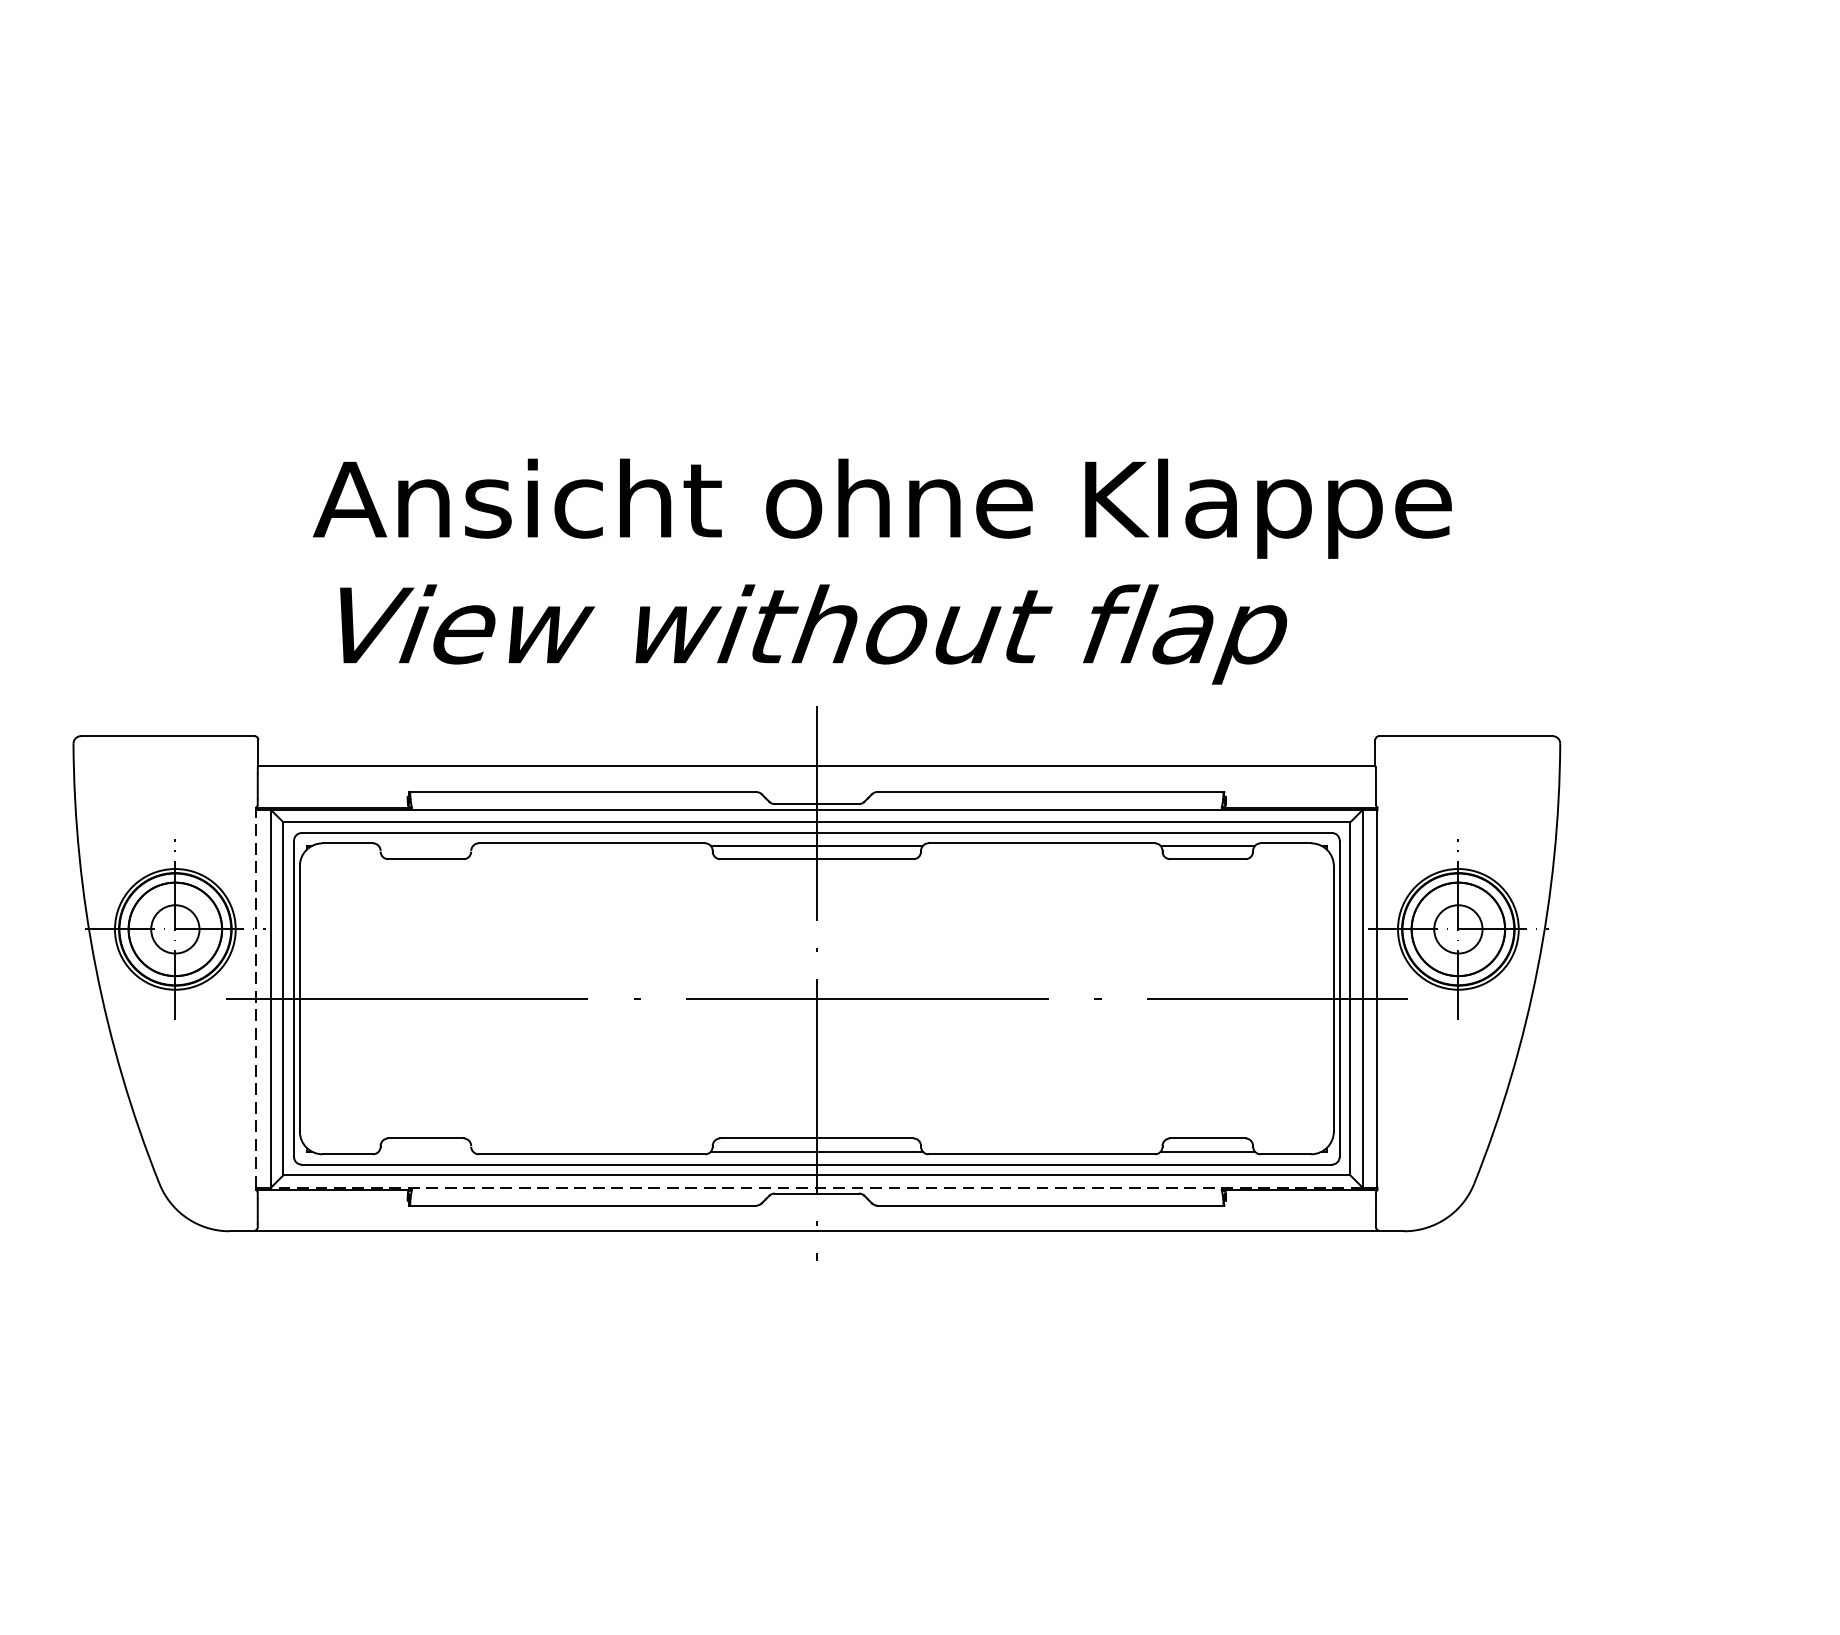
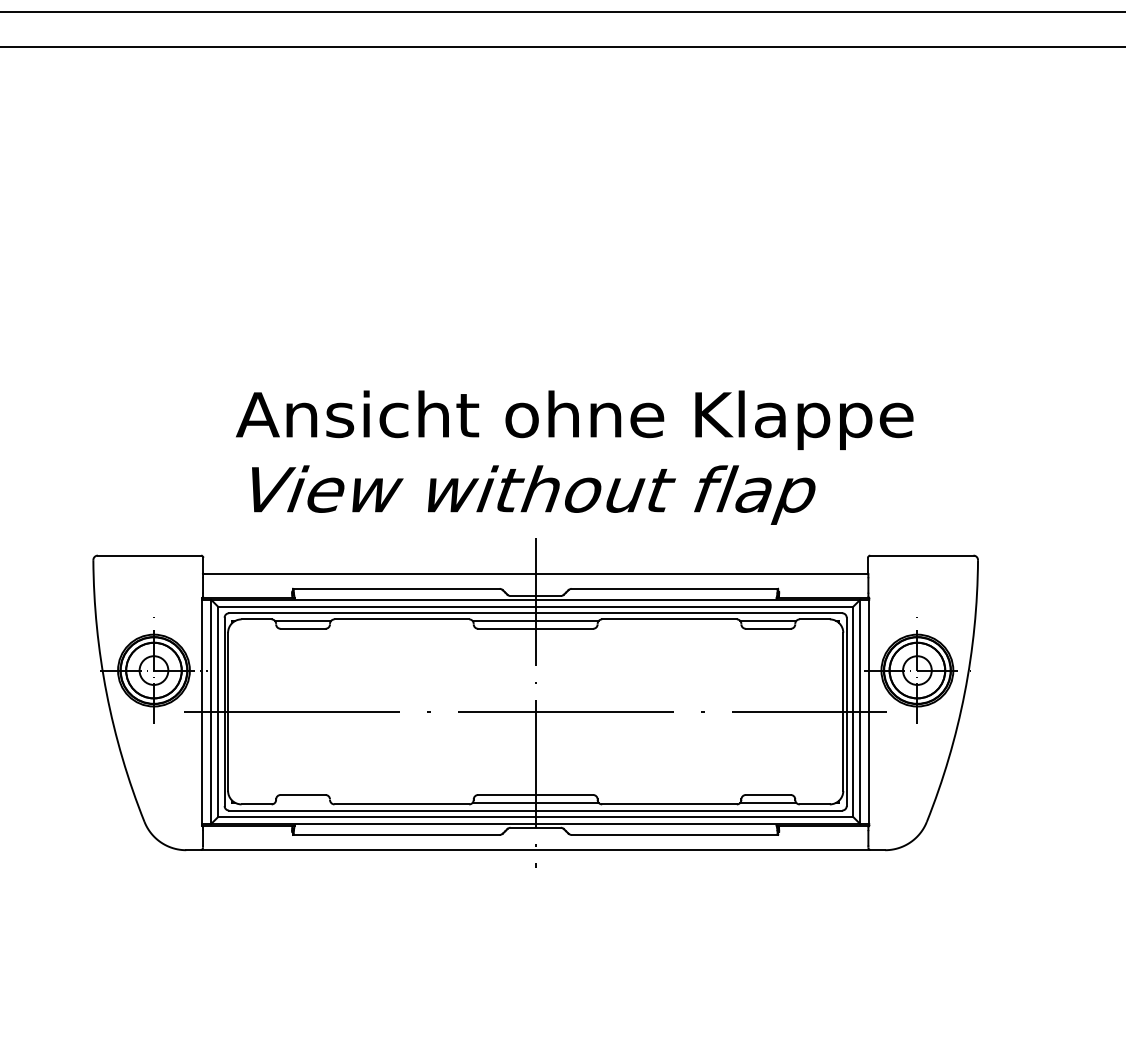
line: (426, 846) -> (303, 621), added
line: (256, 998) -> (202, 711), dashed -> solid
line: (816, 1188) -> (535, 824), dashed -> solid

